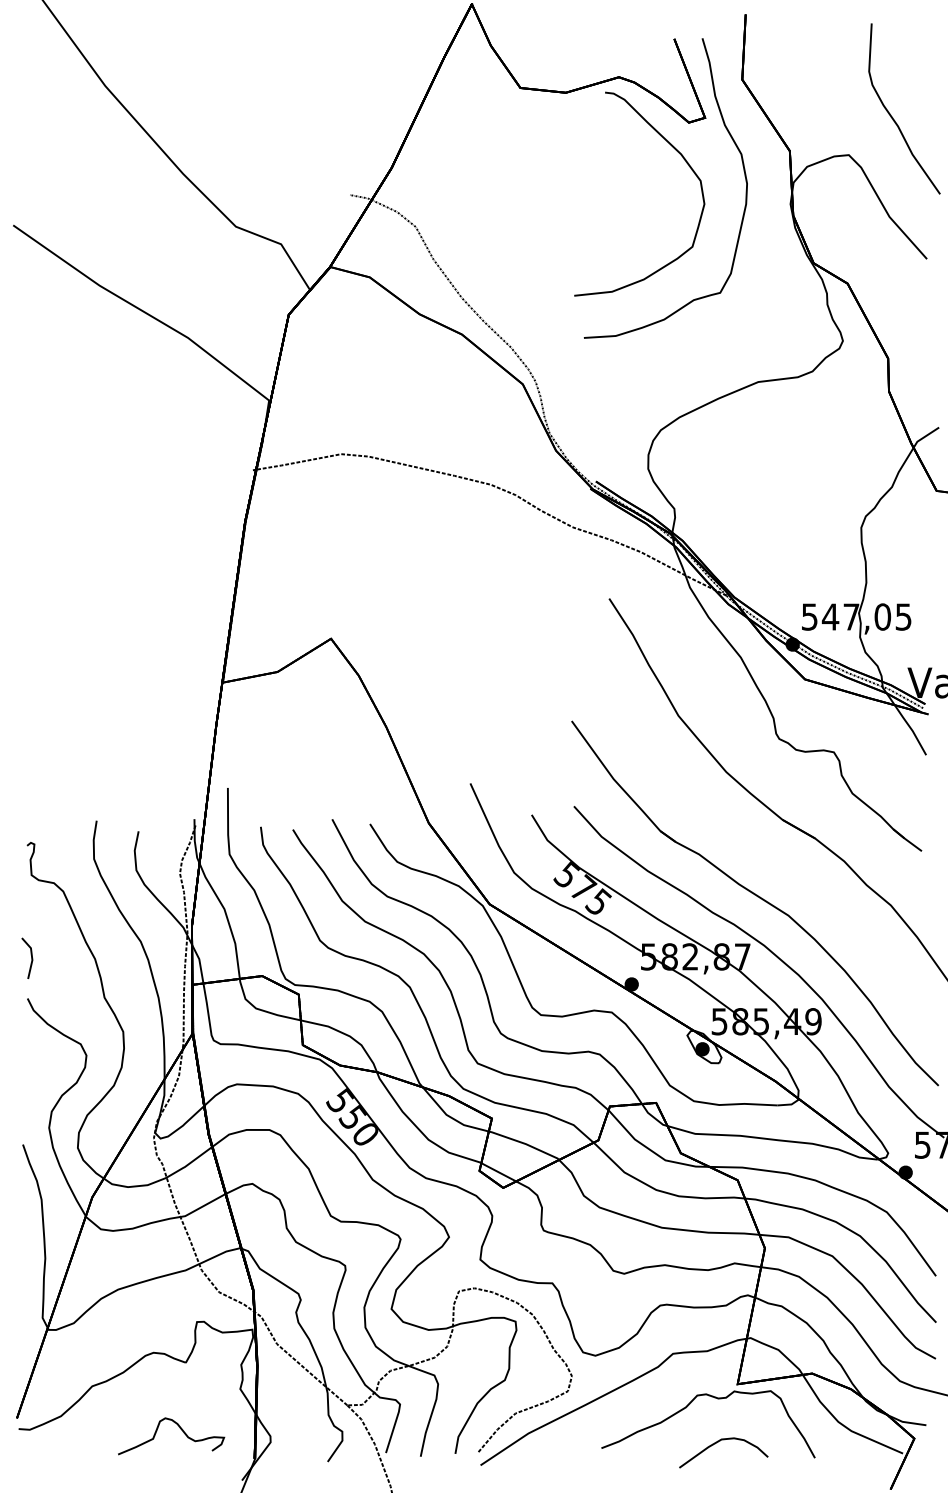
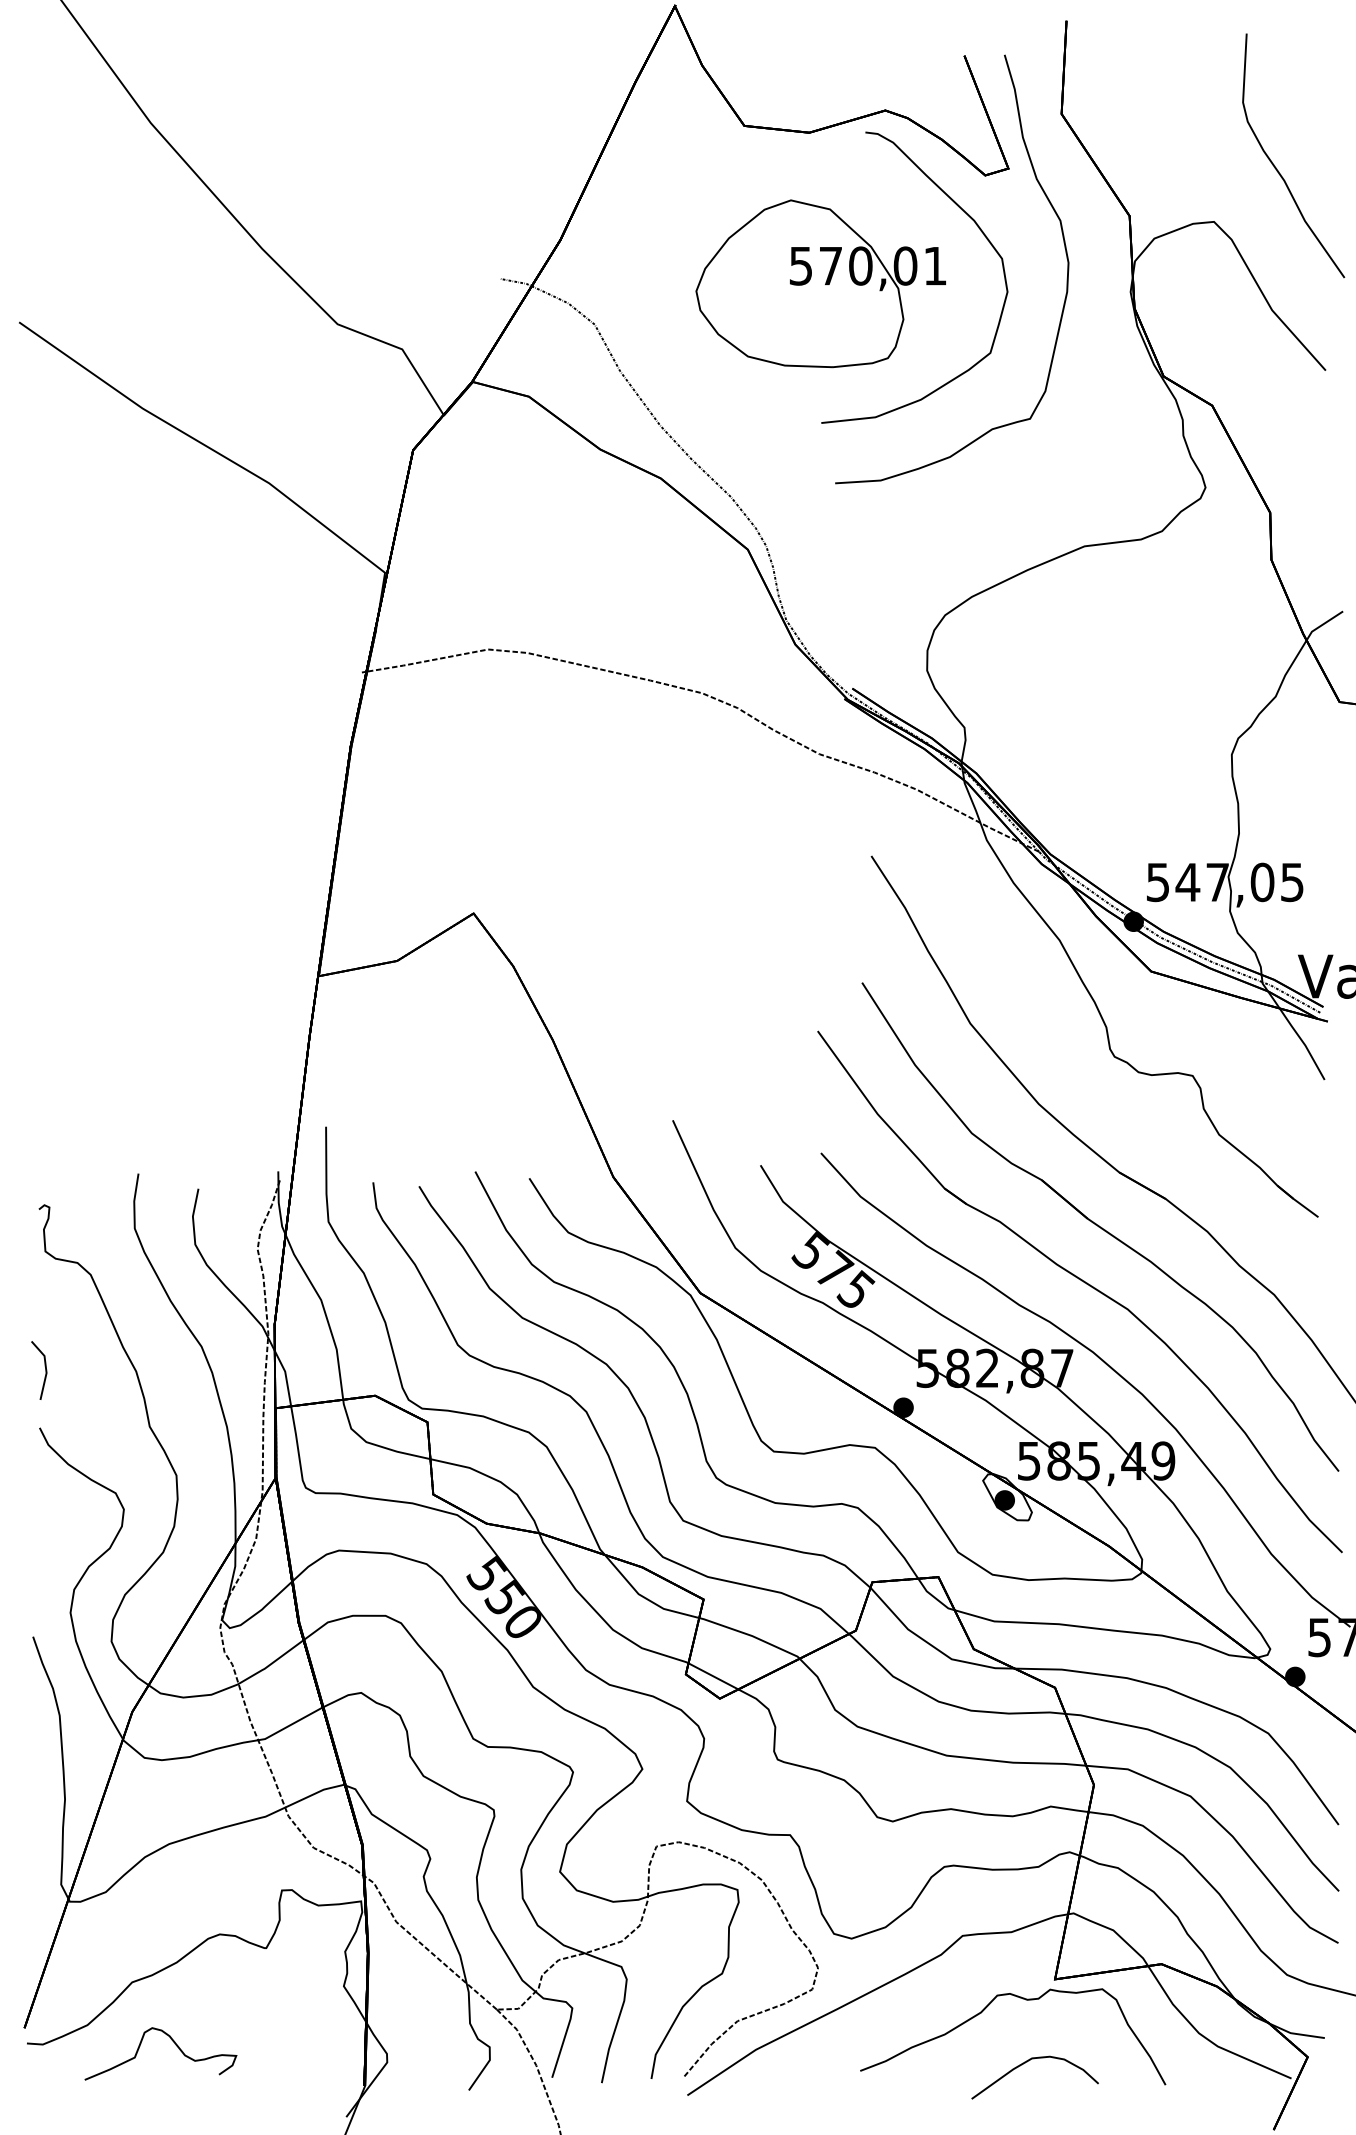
part: (573, 198) -> (820, 283), added
part: (769, 857) -> (1100, 1226), added
part: (179, 1428) -> (172, 2042), moved

